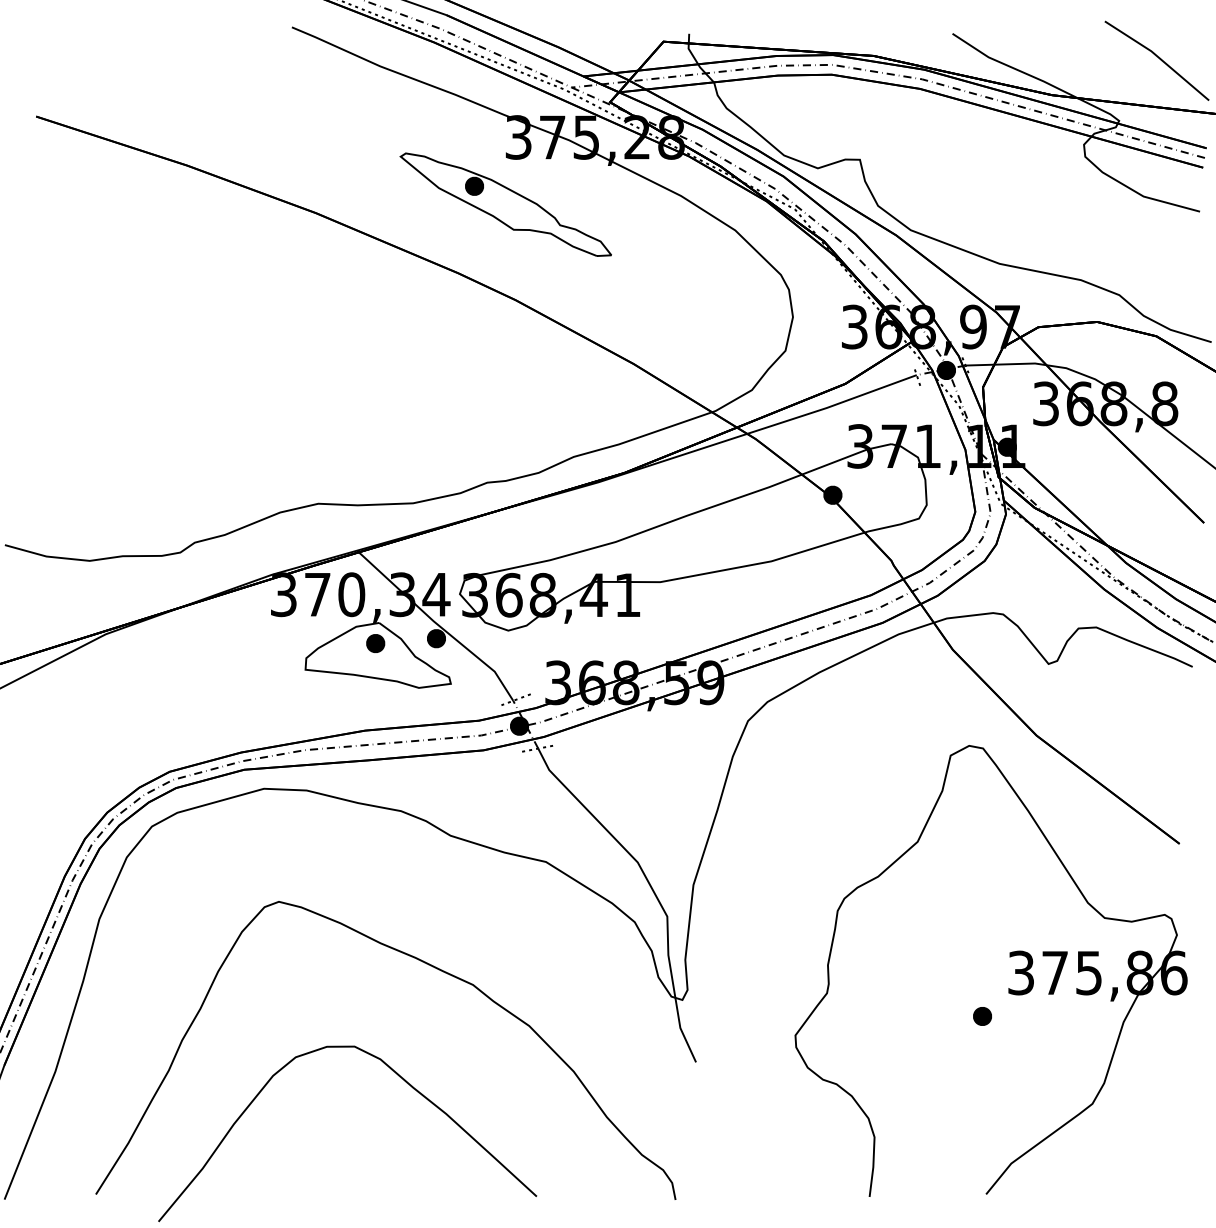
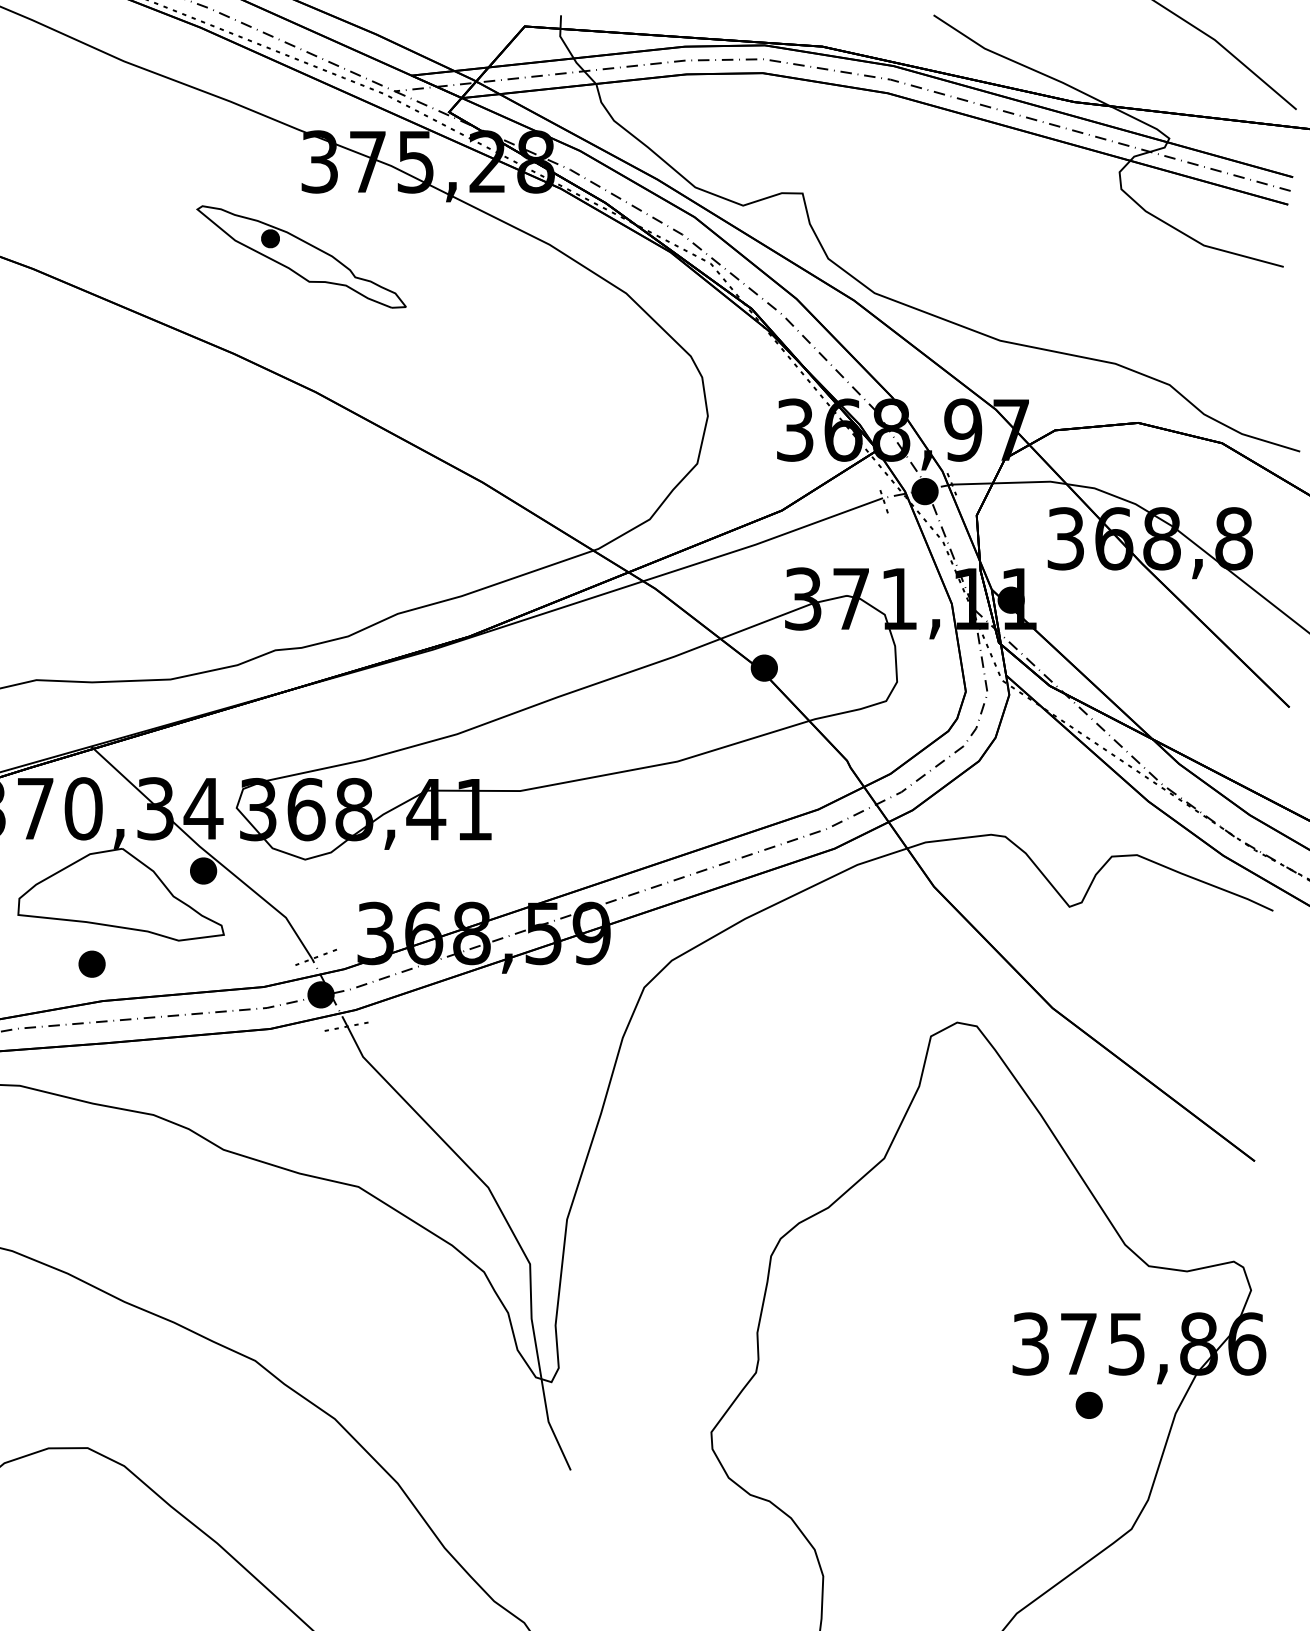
part: (505, 204) -> (301, 256), size x0.7
part: (375, 643) -> (91, 964), moved
part: (982, 1016) -> (1089, 1405), moved

